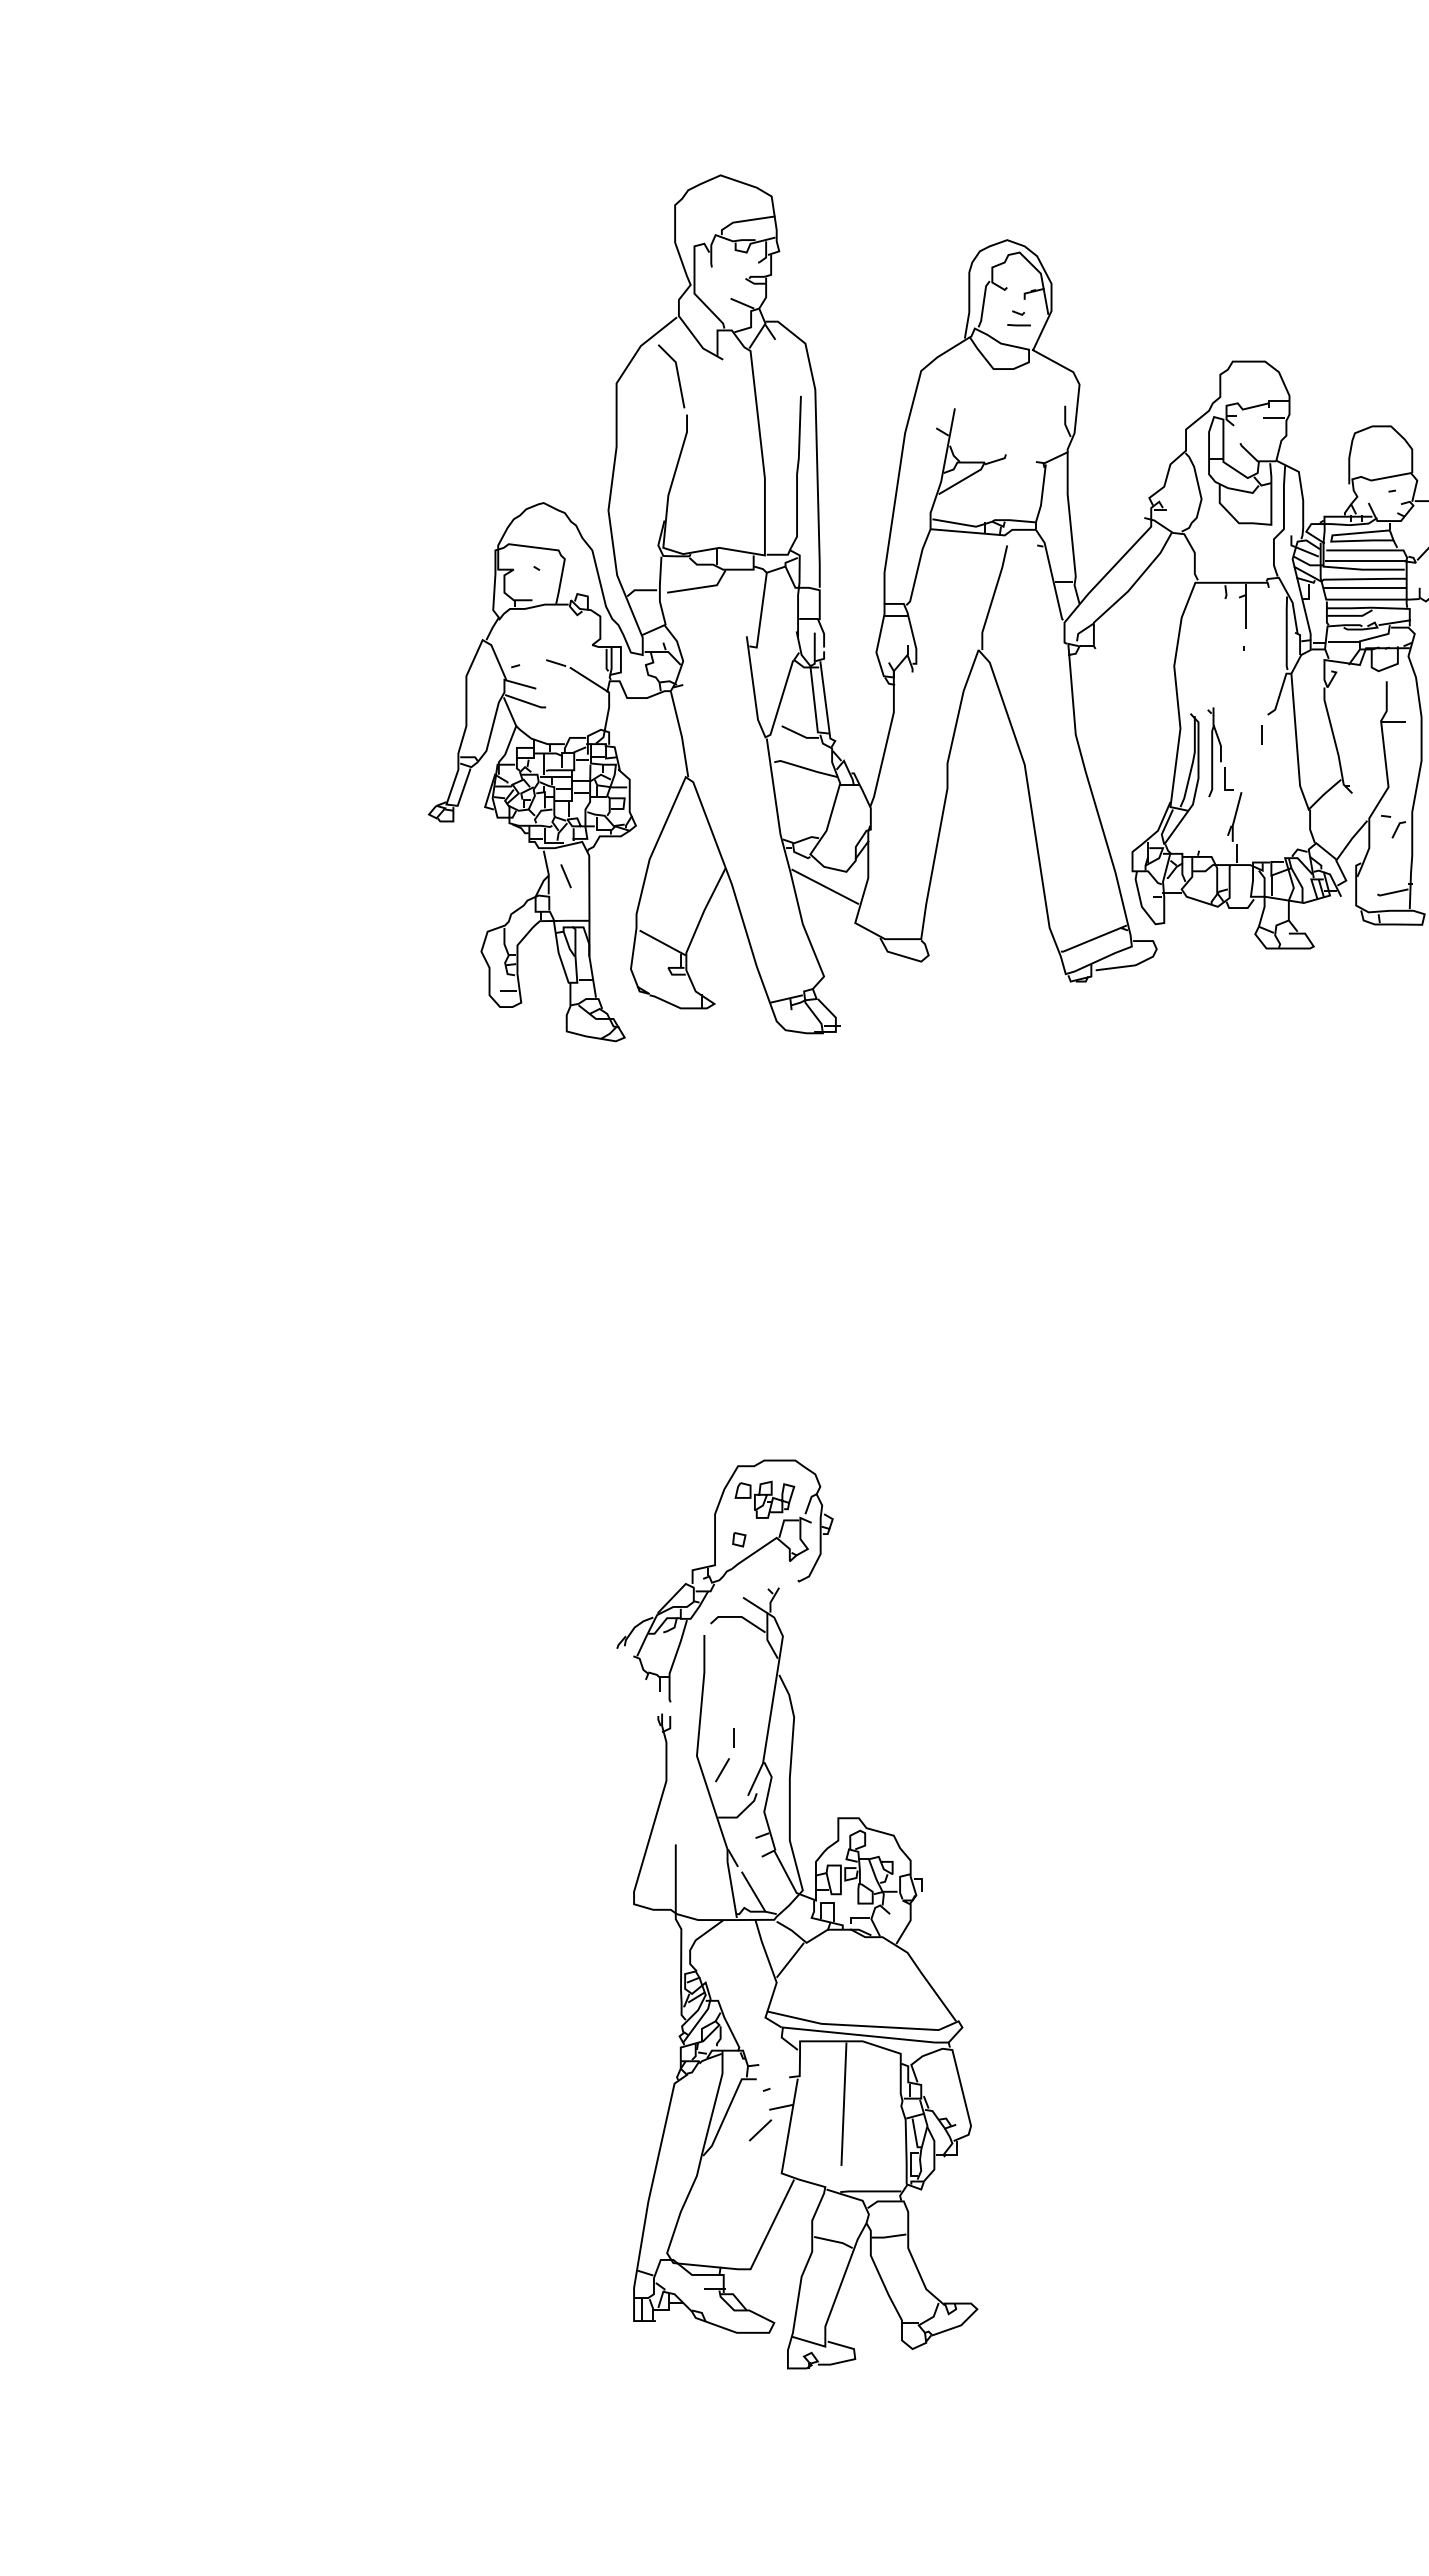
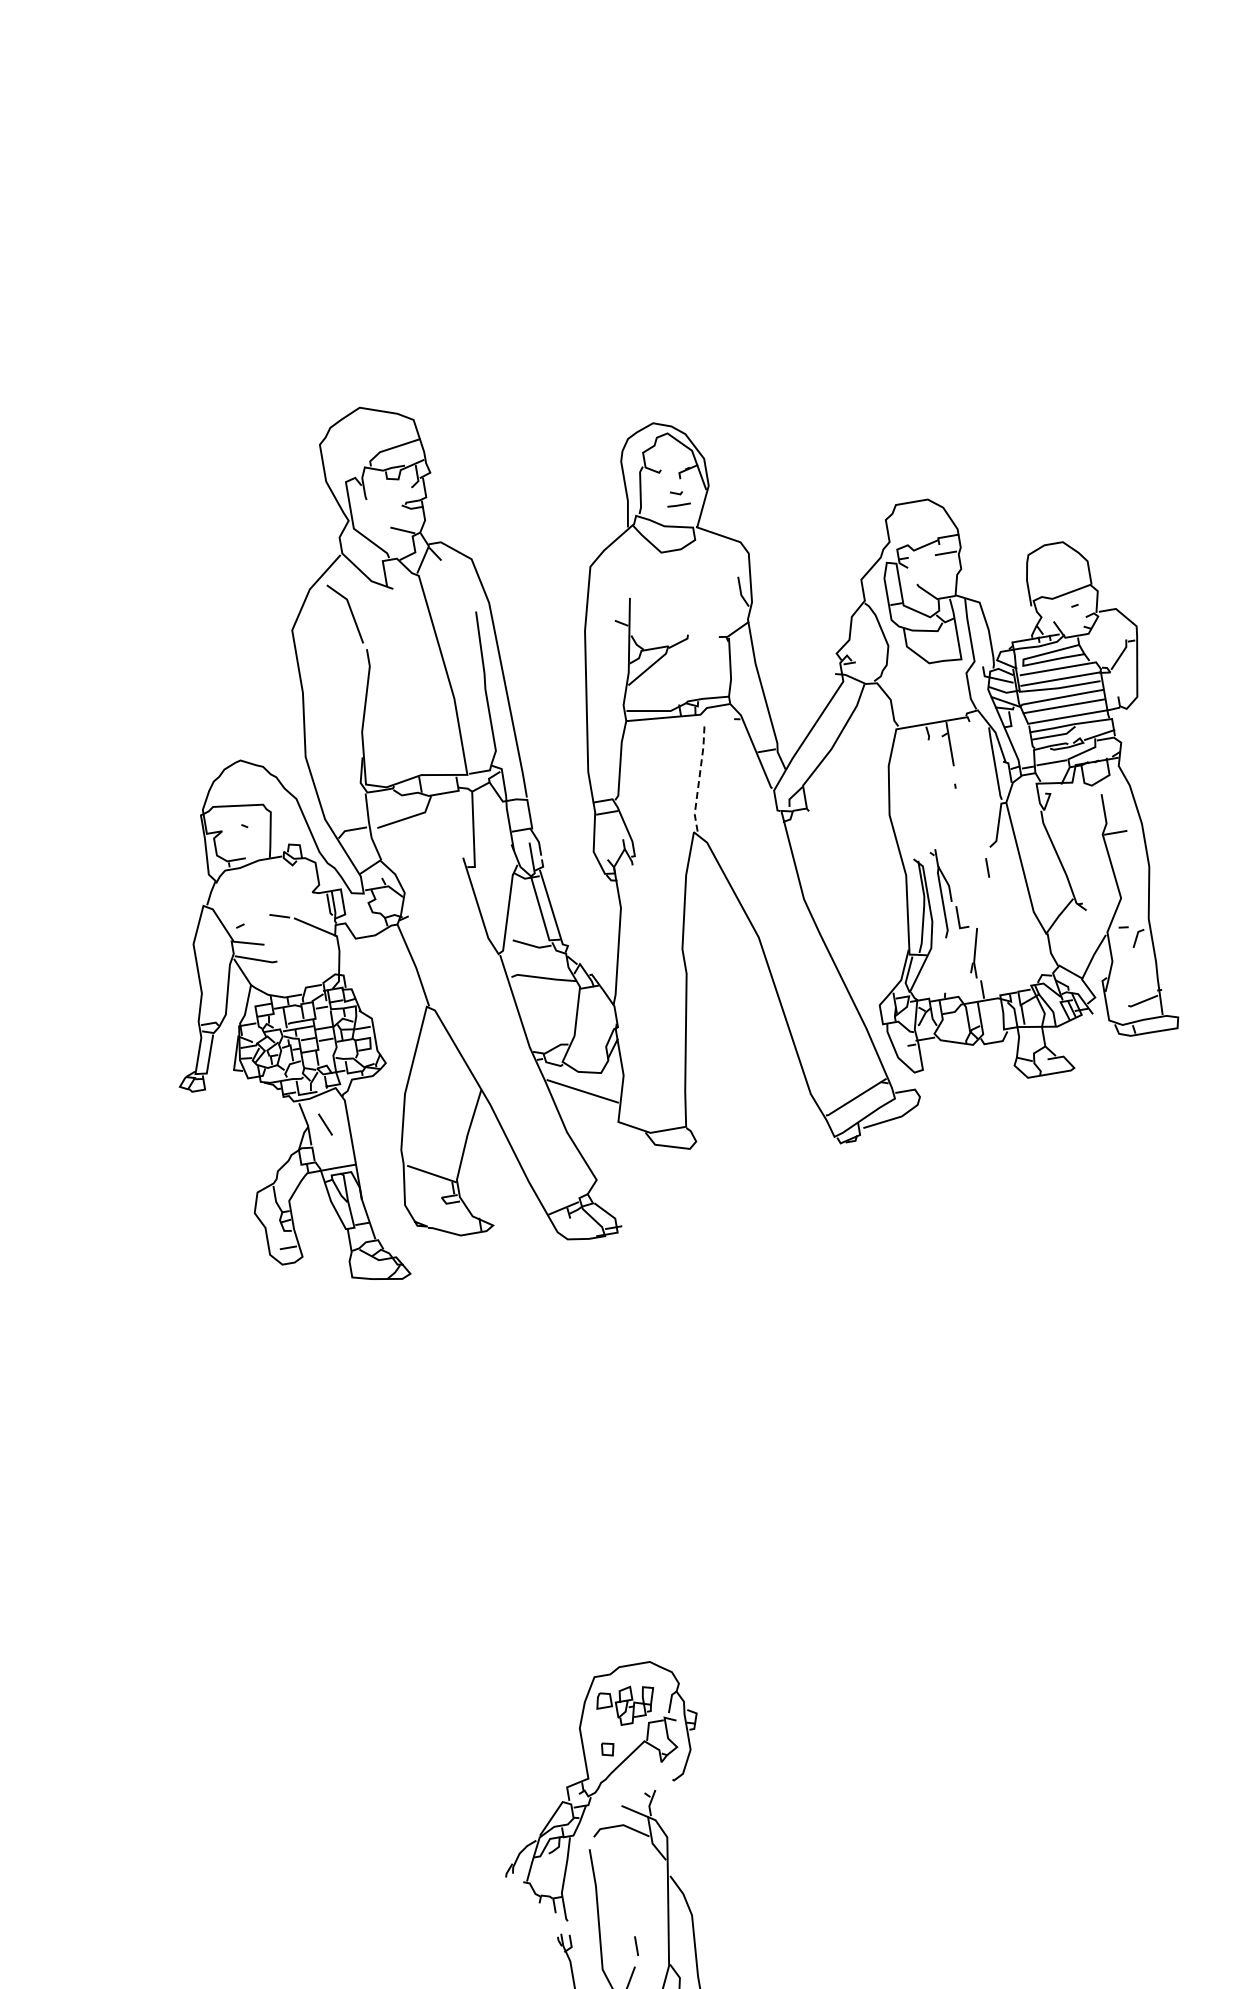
line: (993, 597) -> (699, 777), solid -> dashed

